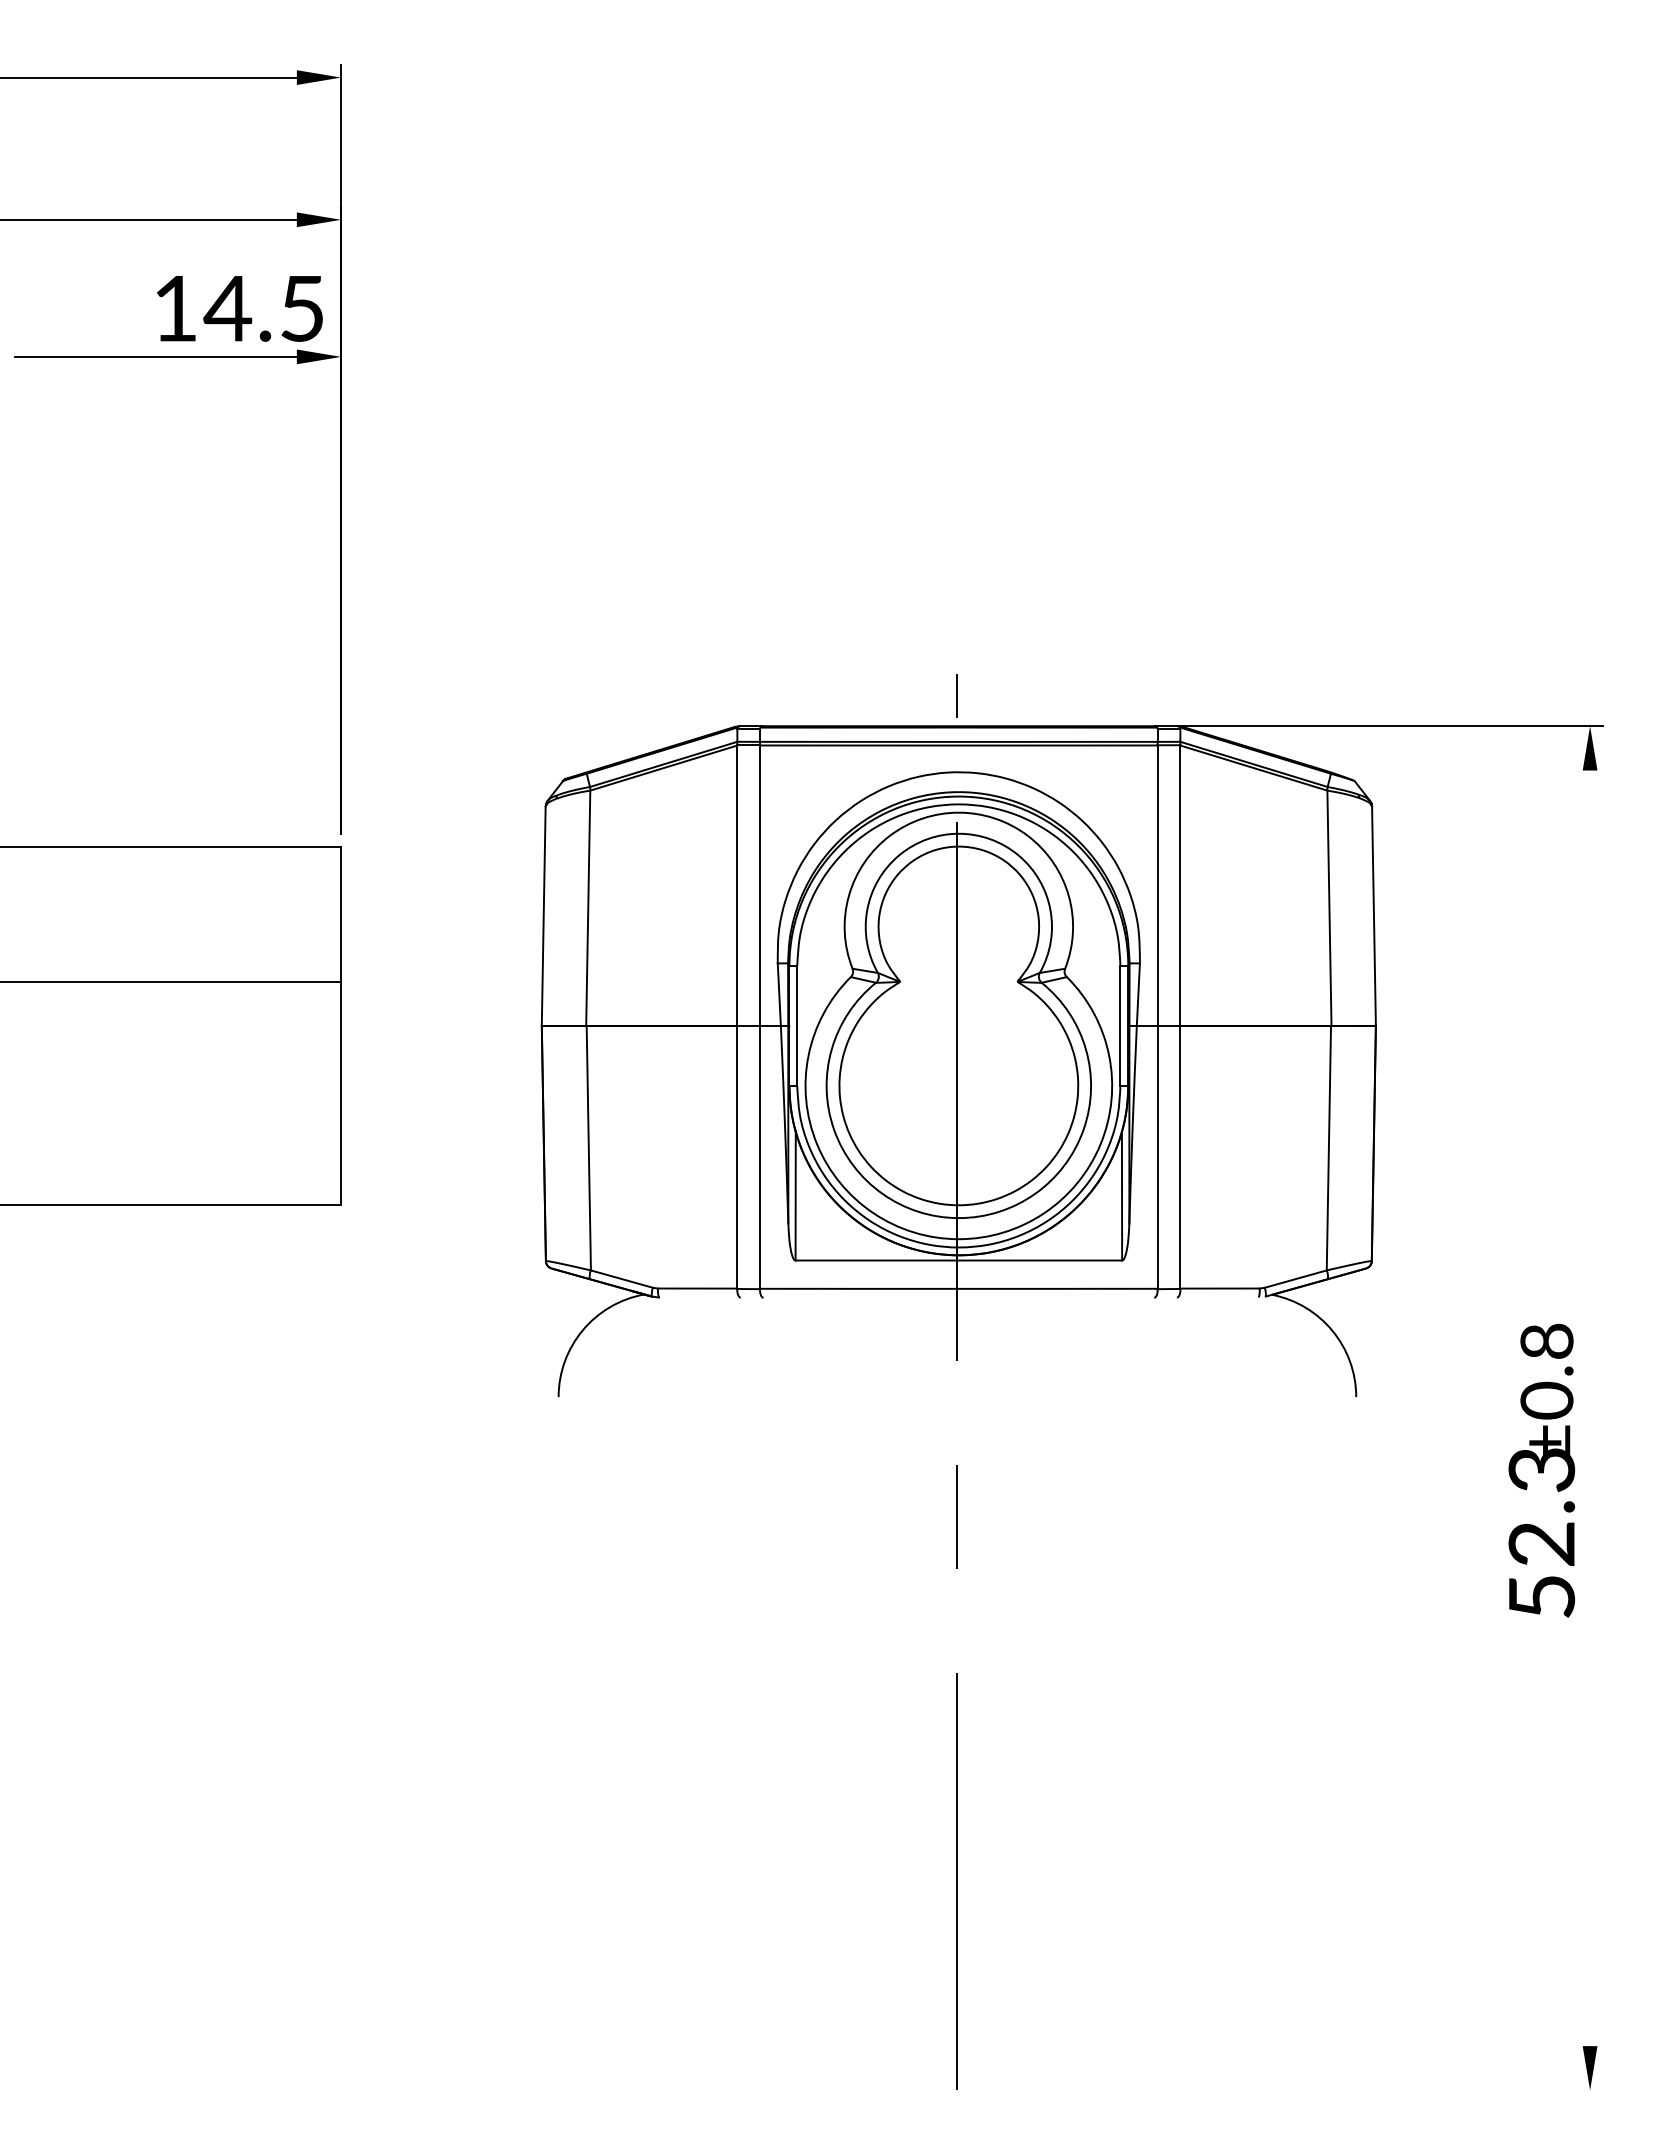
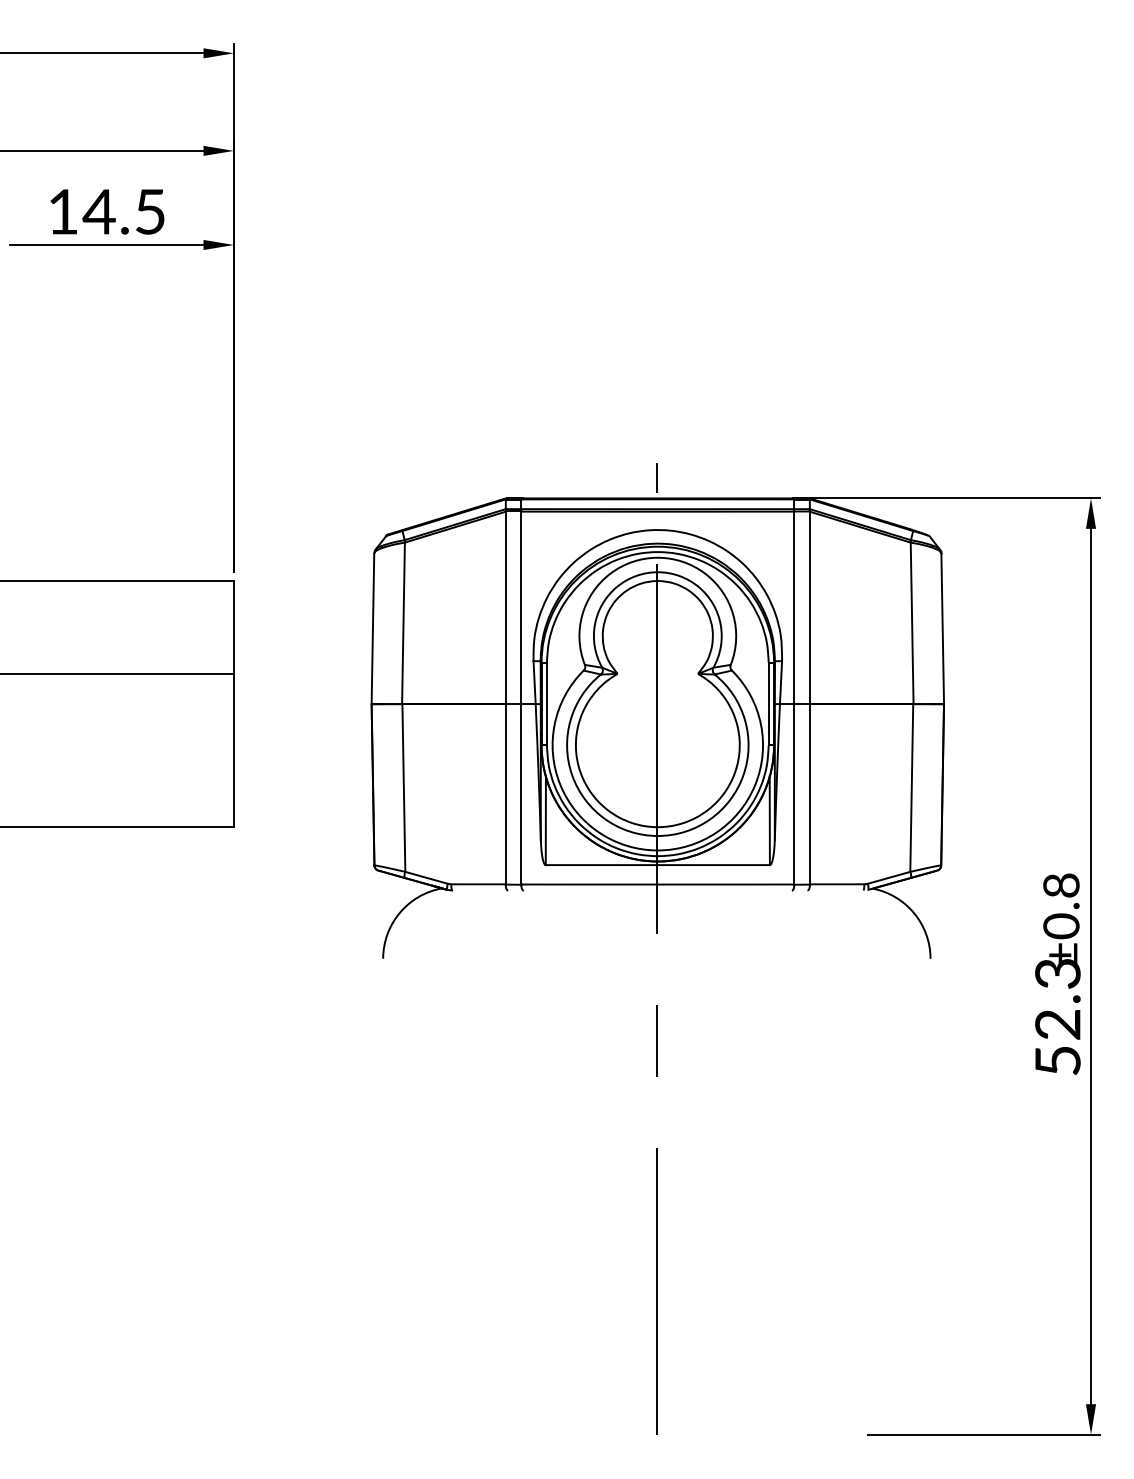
text: (239, 308) -> (107, 211), moved
line: (1590, 1408) -> (1091, 966), added
text: (1541, 1469) -> (1057, 973), moved
line: (1433, 2090) -> (983, 1434), added

